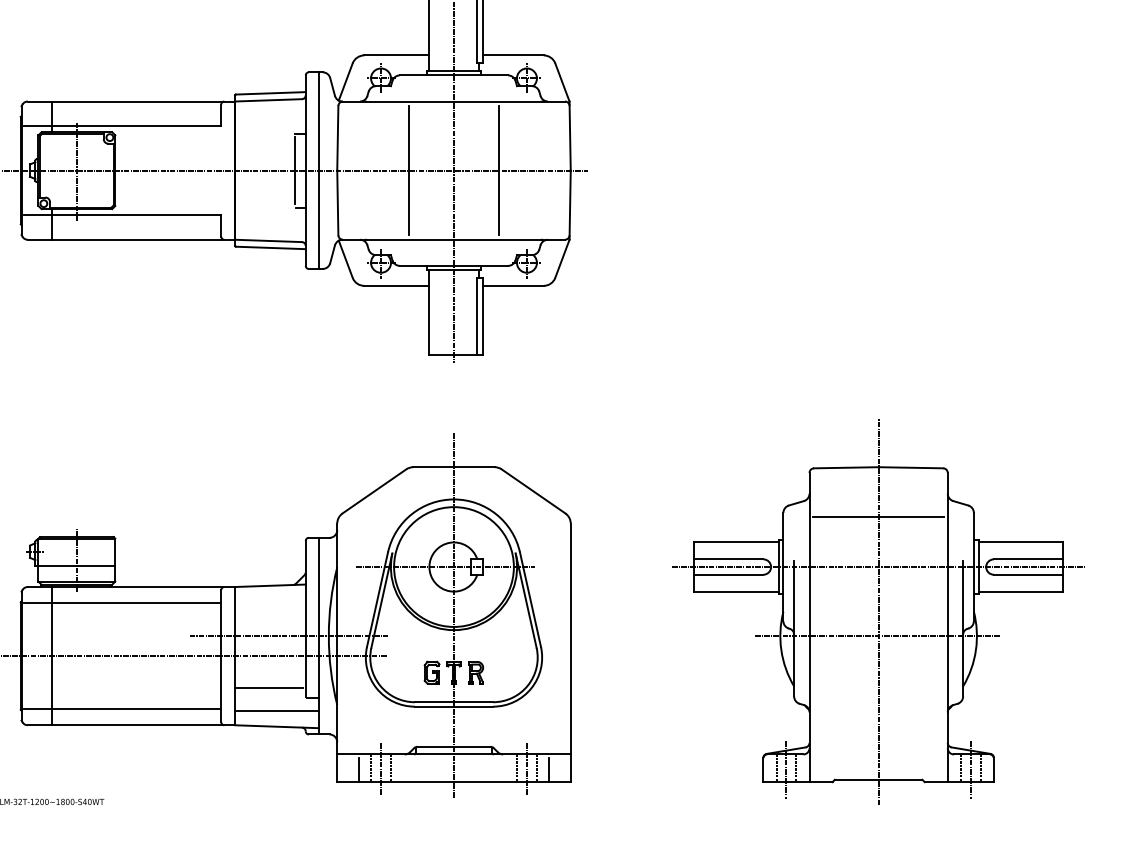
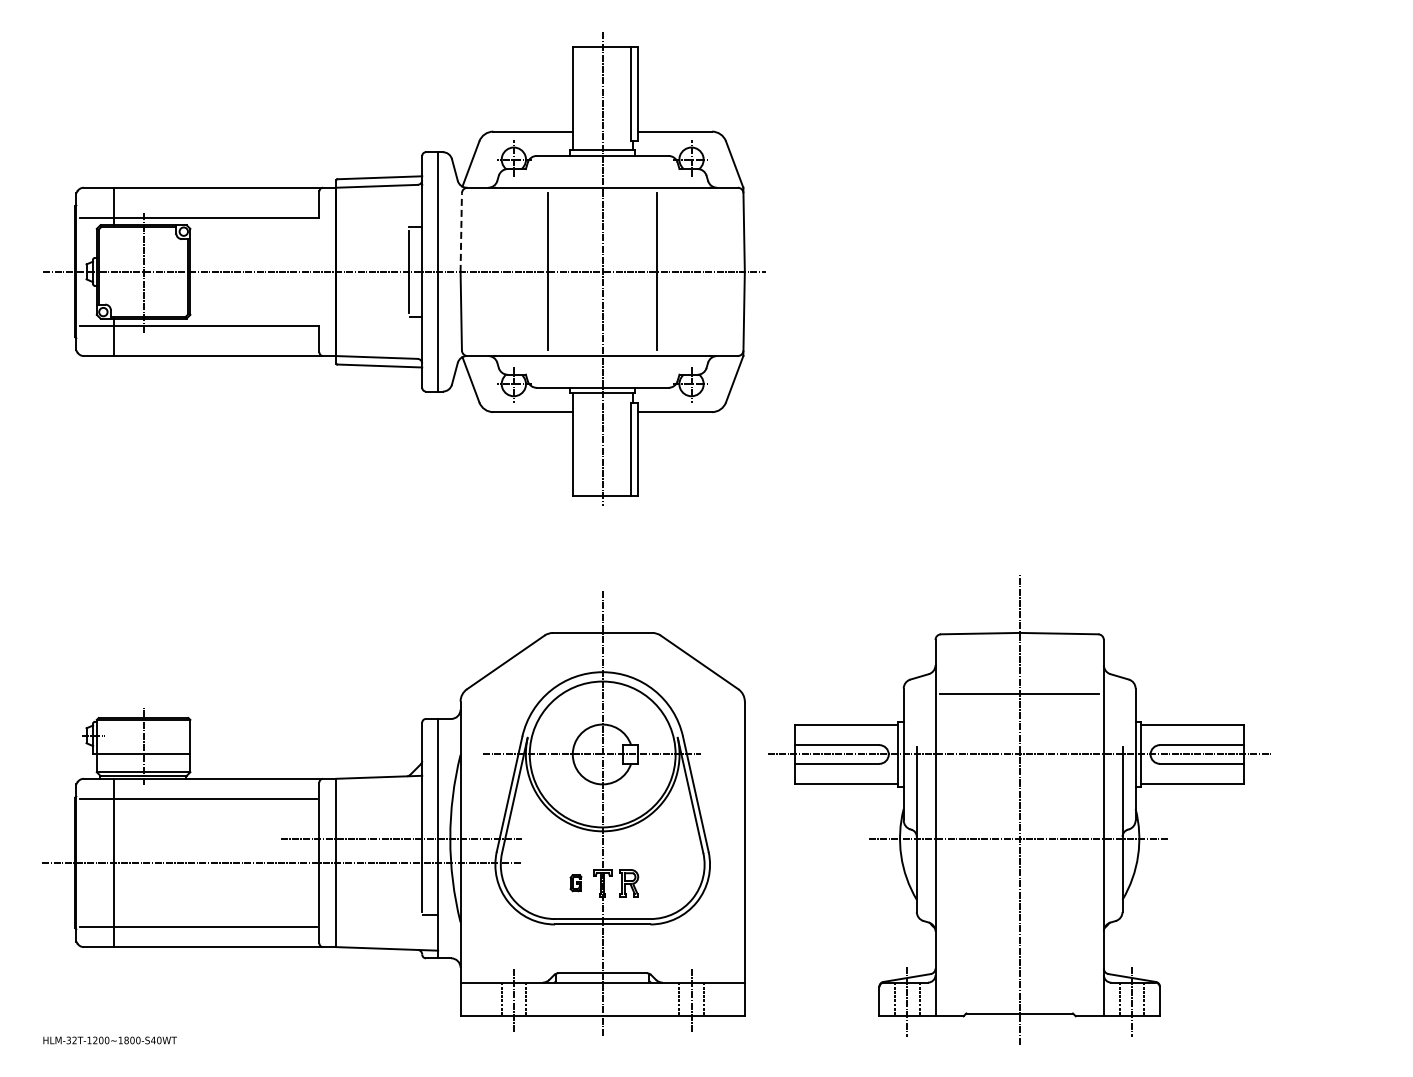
line: (338, 138) -> (461, 232), solid -> dashed
part: (878, 612) -> (1019, 809), moved
part: (431, 672) -> (575, 882), size x0.6
line: (269, 687) -> (377, 901), removed
line: (277, 710) -> (387, 929), removed
line: (358, 769) -> (486, 1001), removed
line: (549, 769) -> (718, 1001), removed

